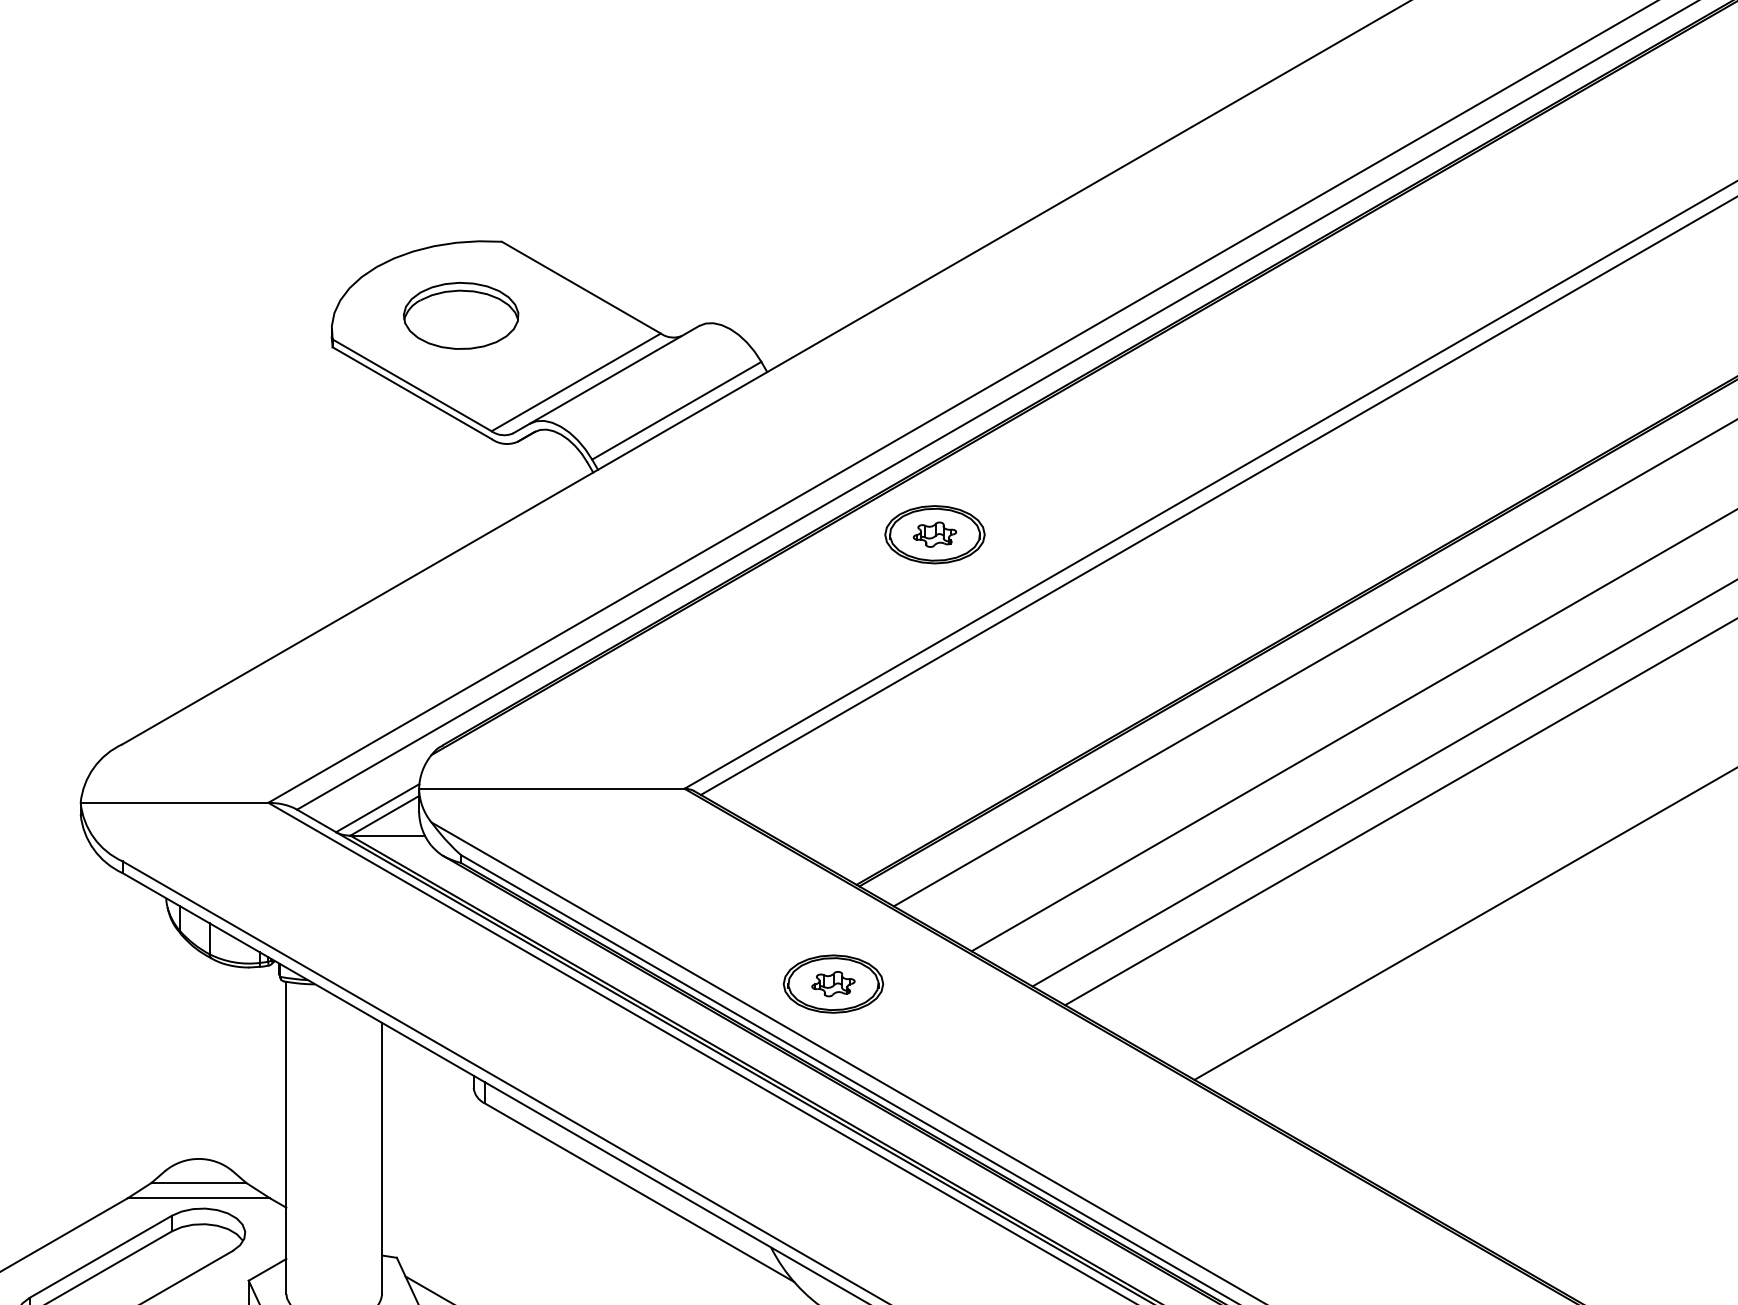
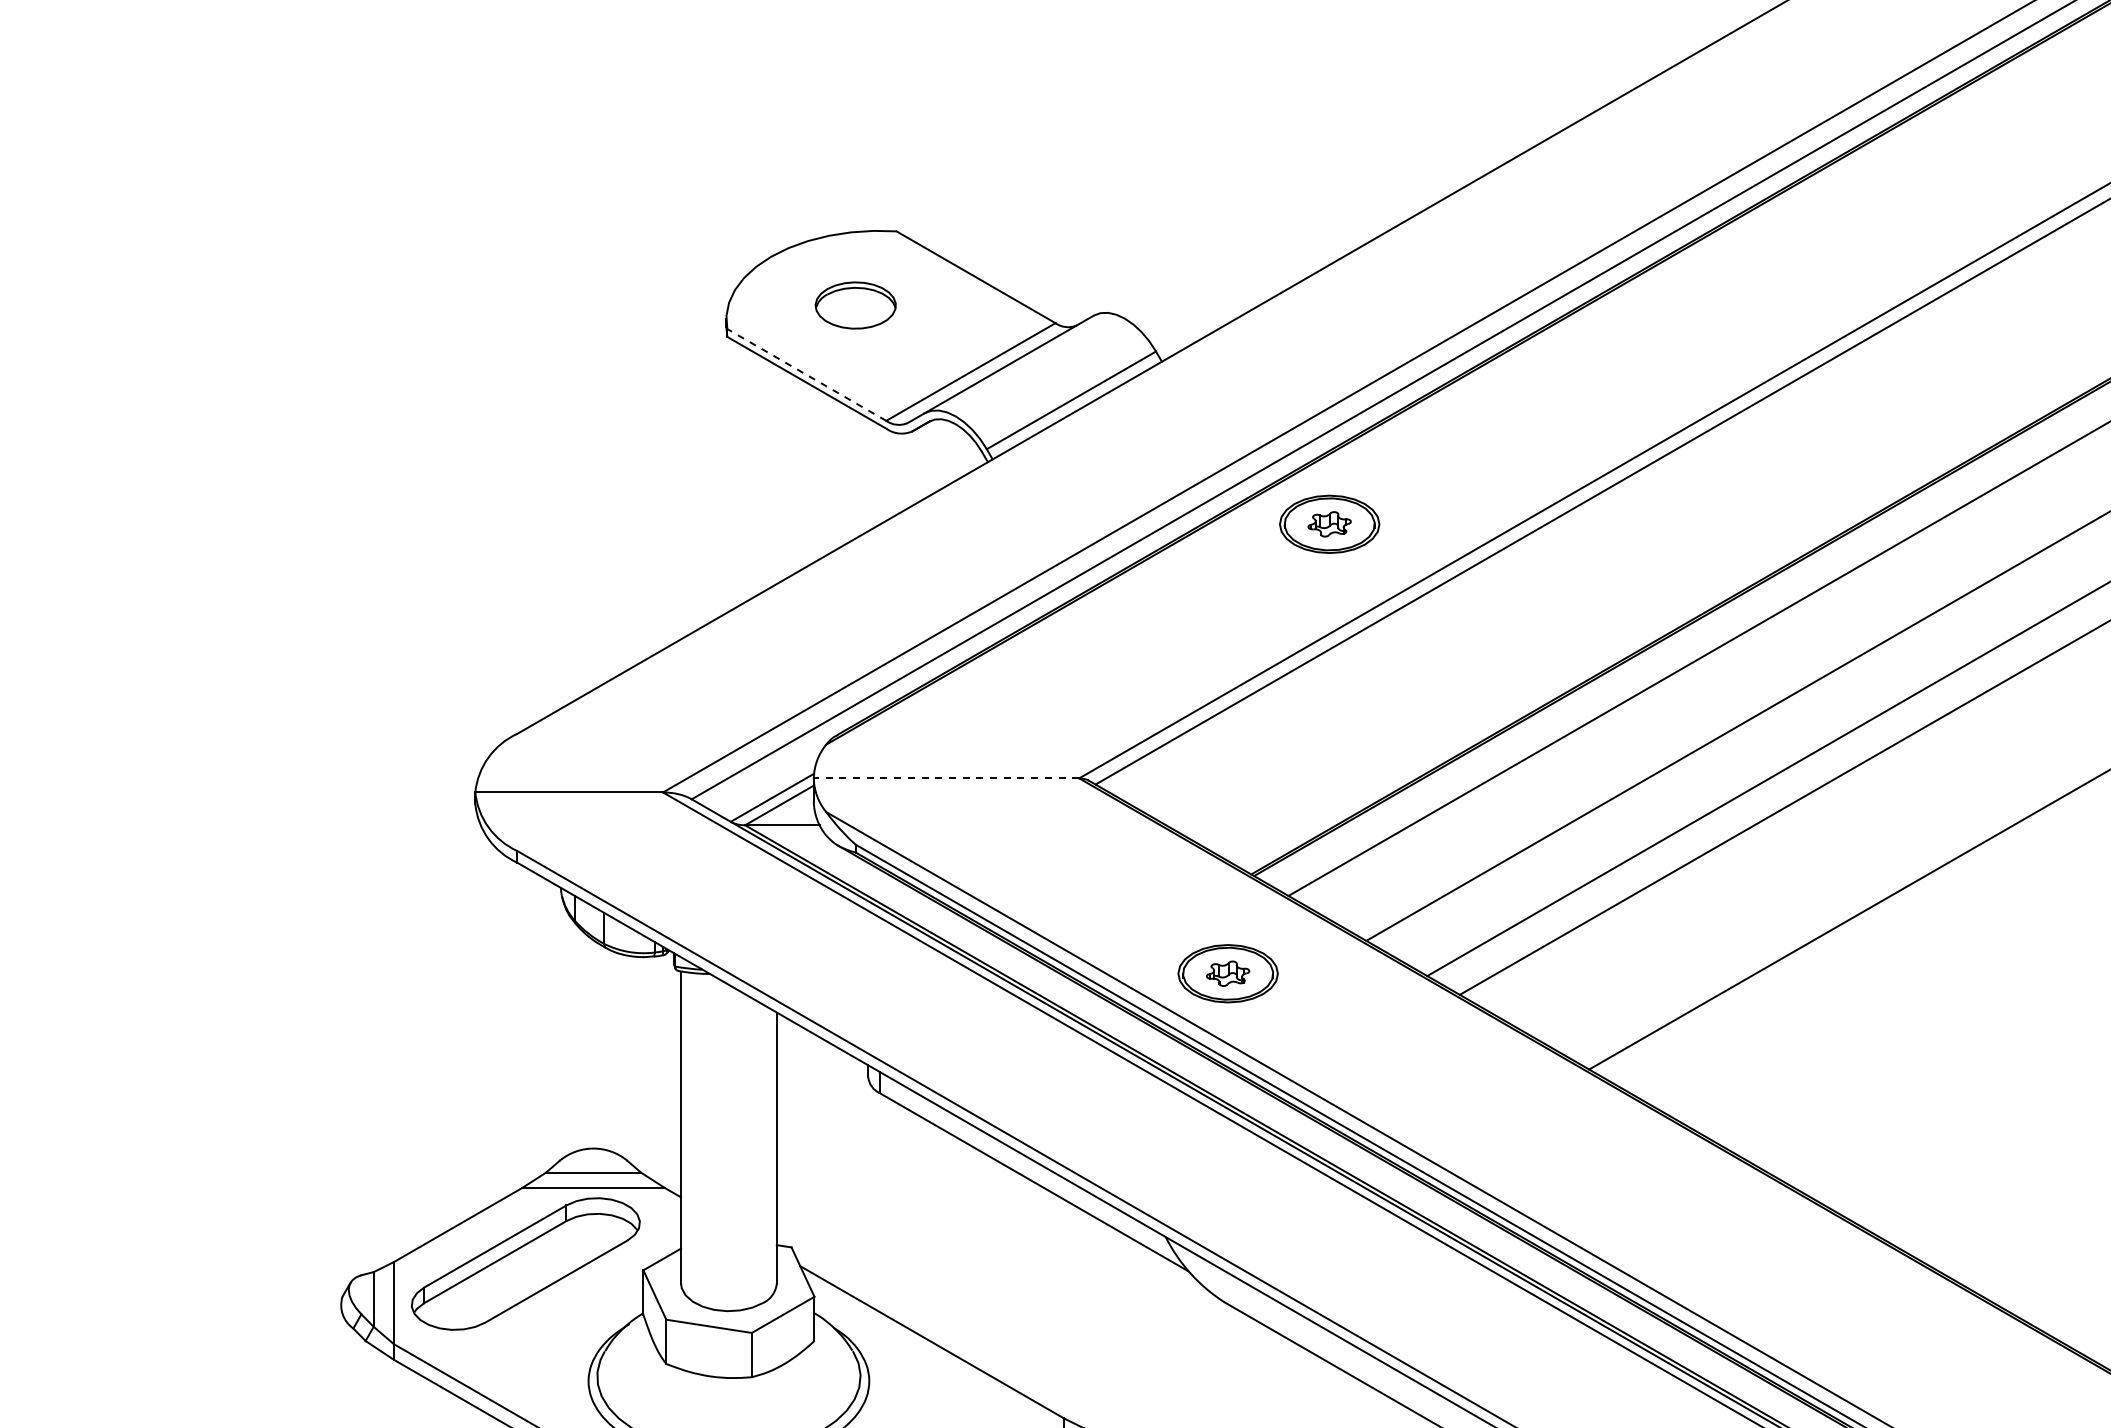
part: (460, 315) -> (855, 305), size x0.7
line: (411, 384) -> (806, 374), solid -> dashed
line: (551, 788) -> (946, 778), solid -> dashed

